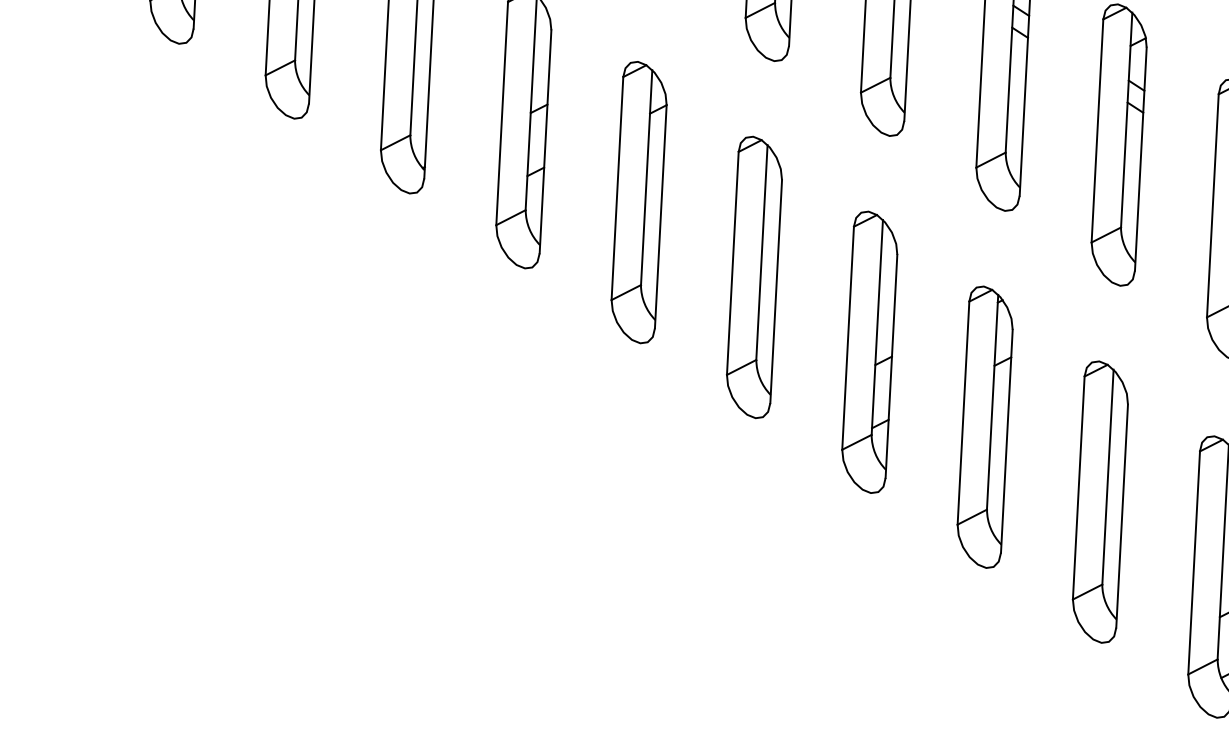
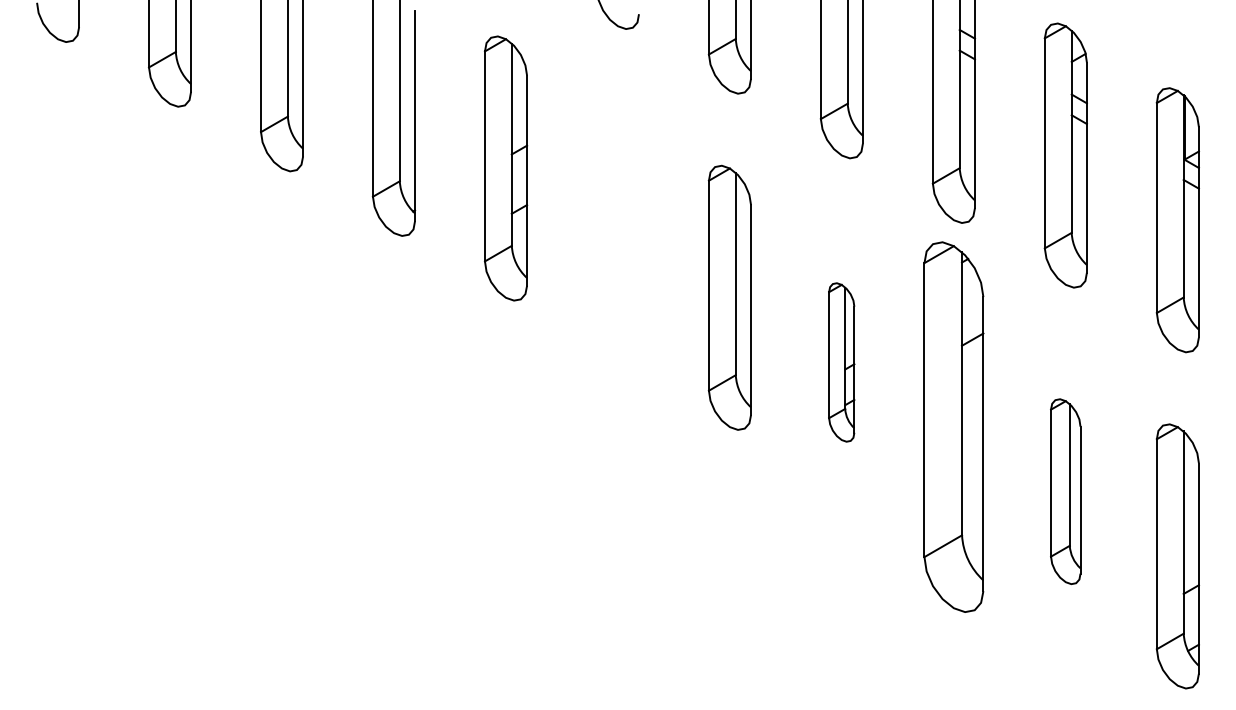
part: (638, 202) -> (617, 233), removed
part: (869, 352) -> (841, 362), size x0.6
part: (984, 426) -> (953, 426), size x1.4
part: (1100, 501) -> (1065, 491), size x0.7

